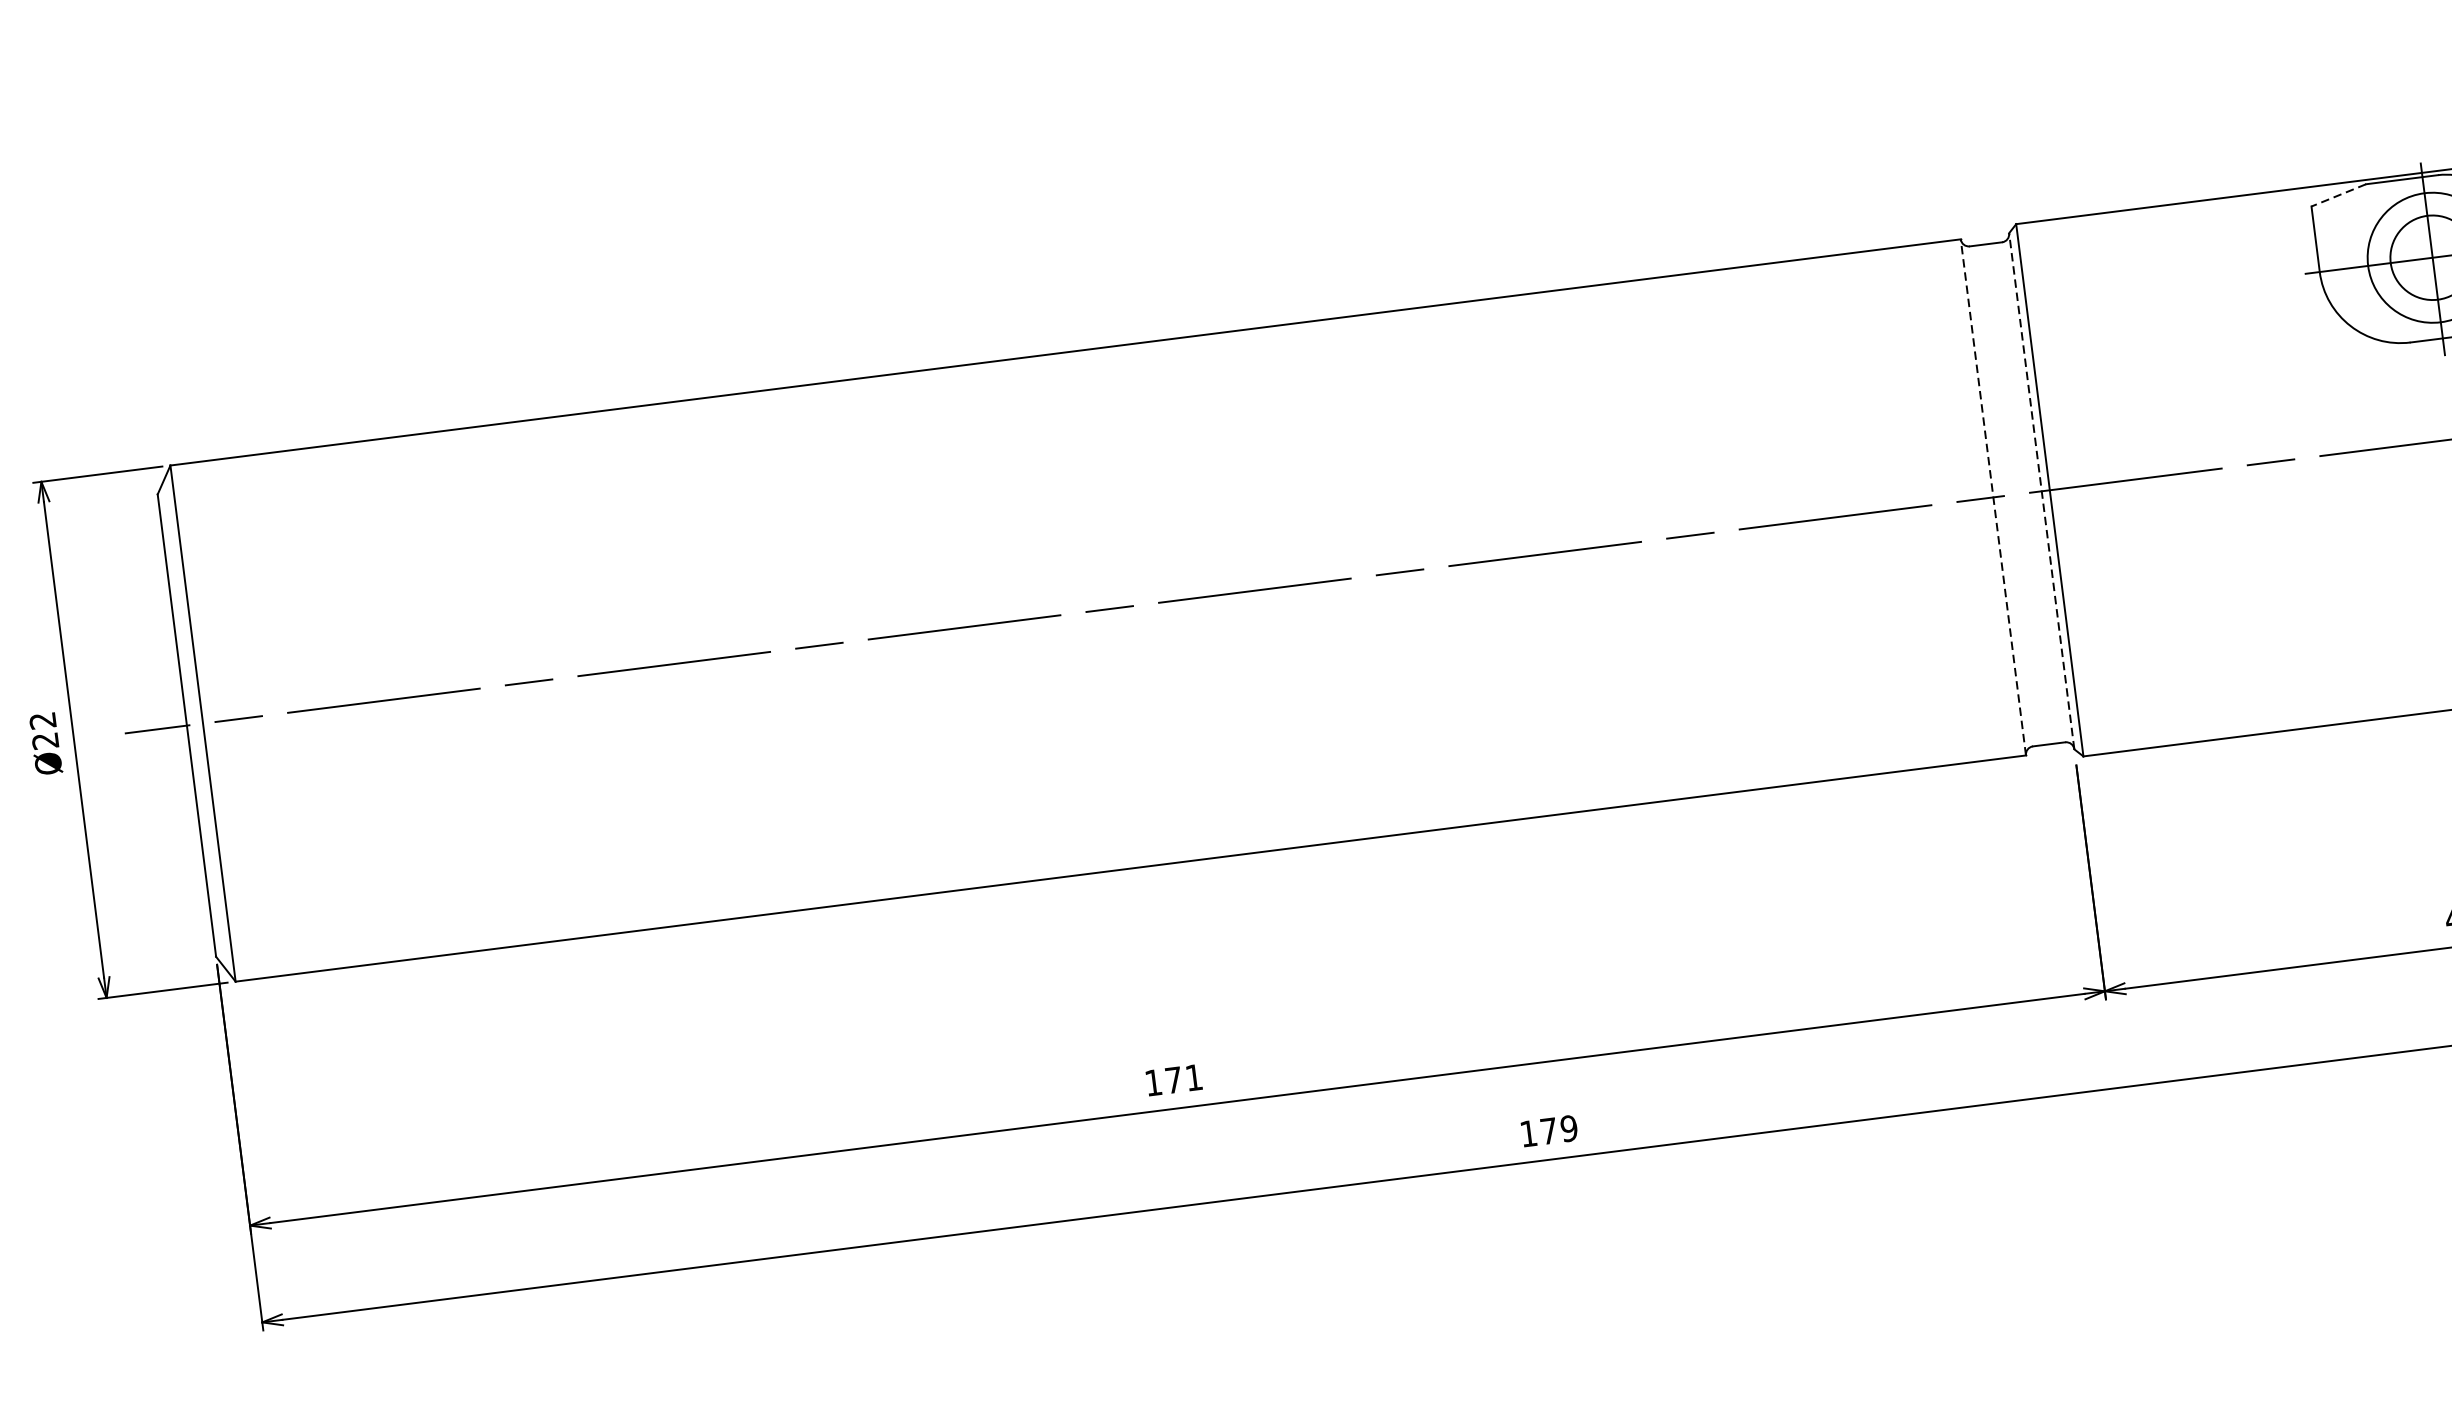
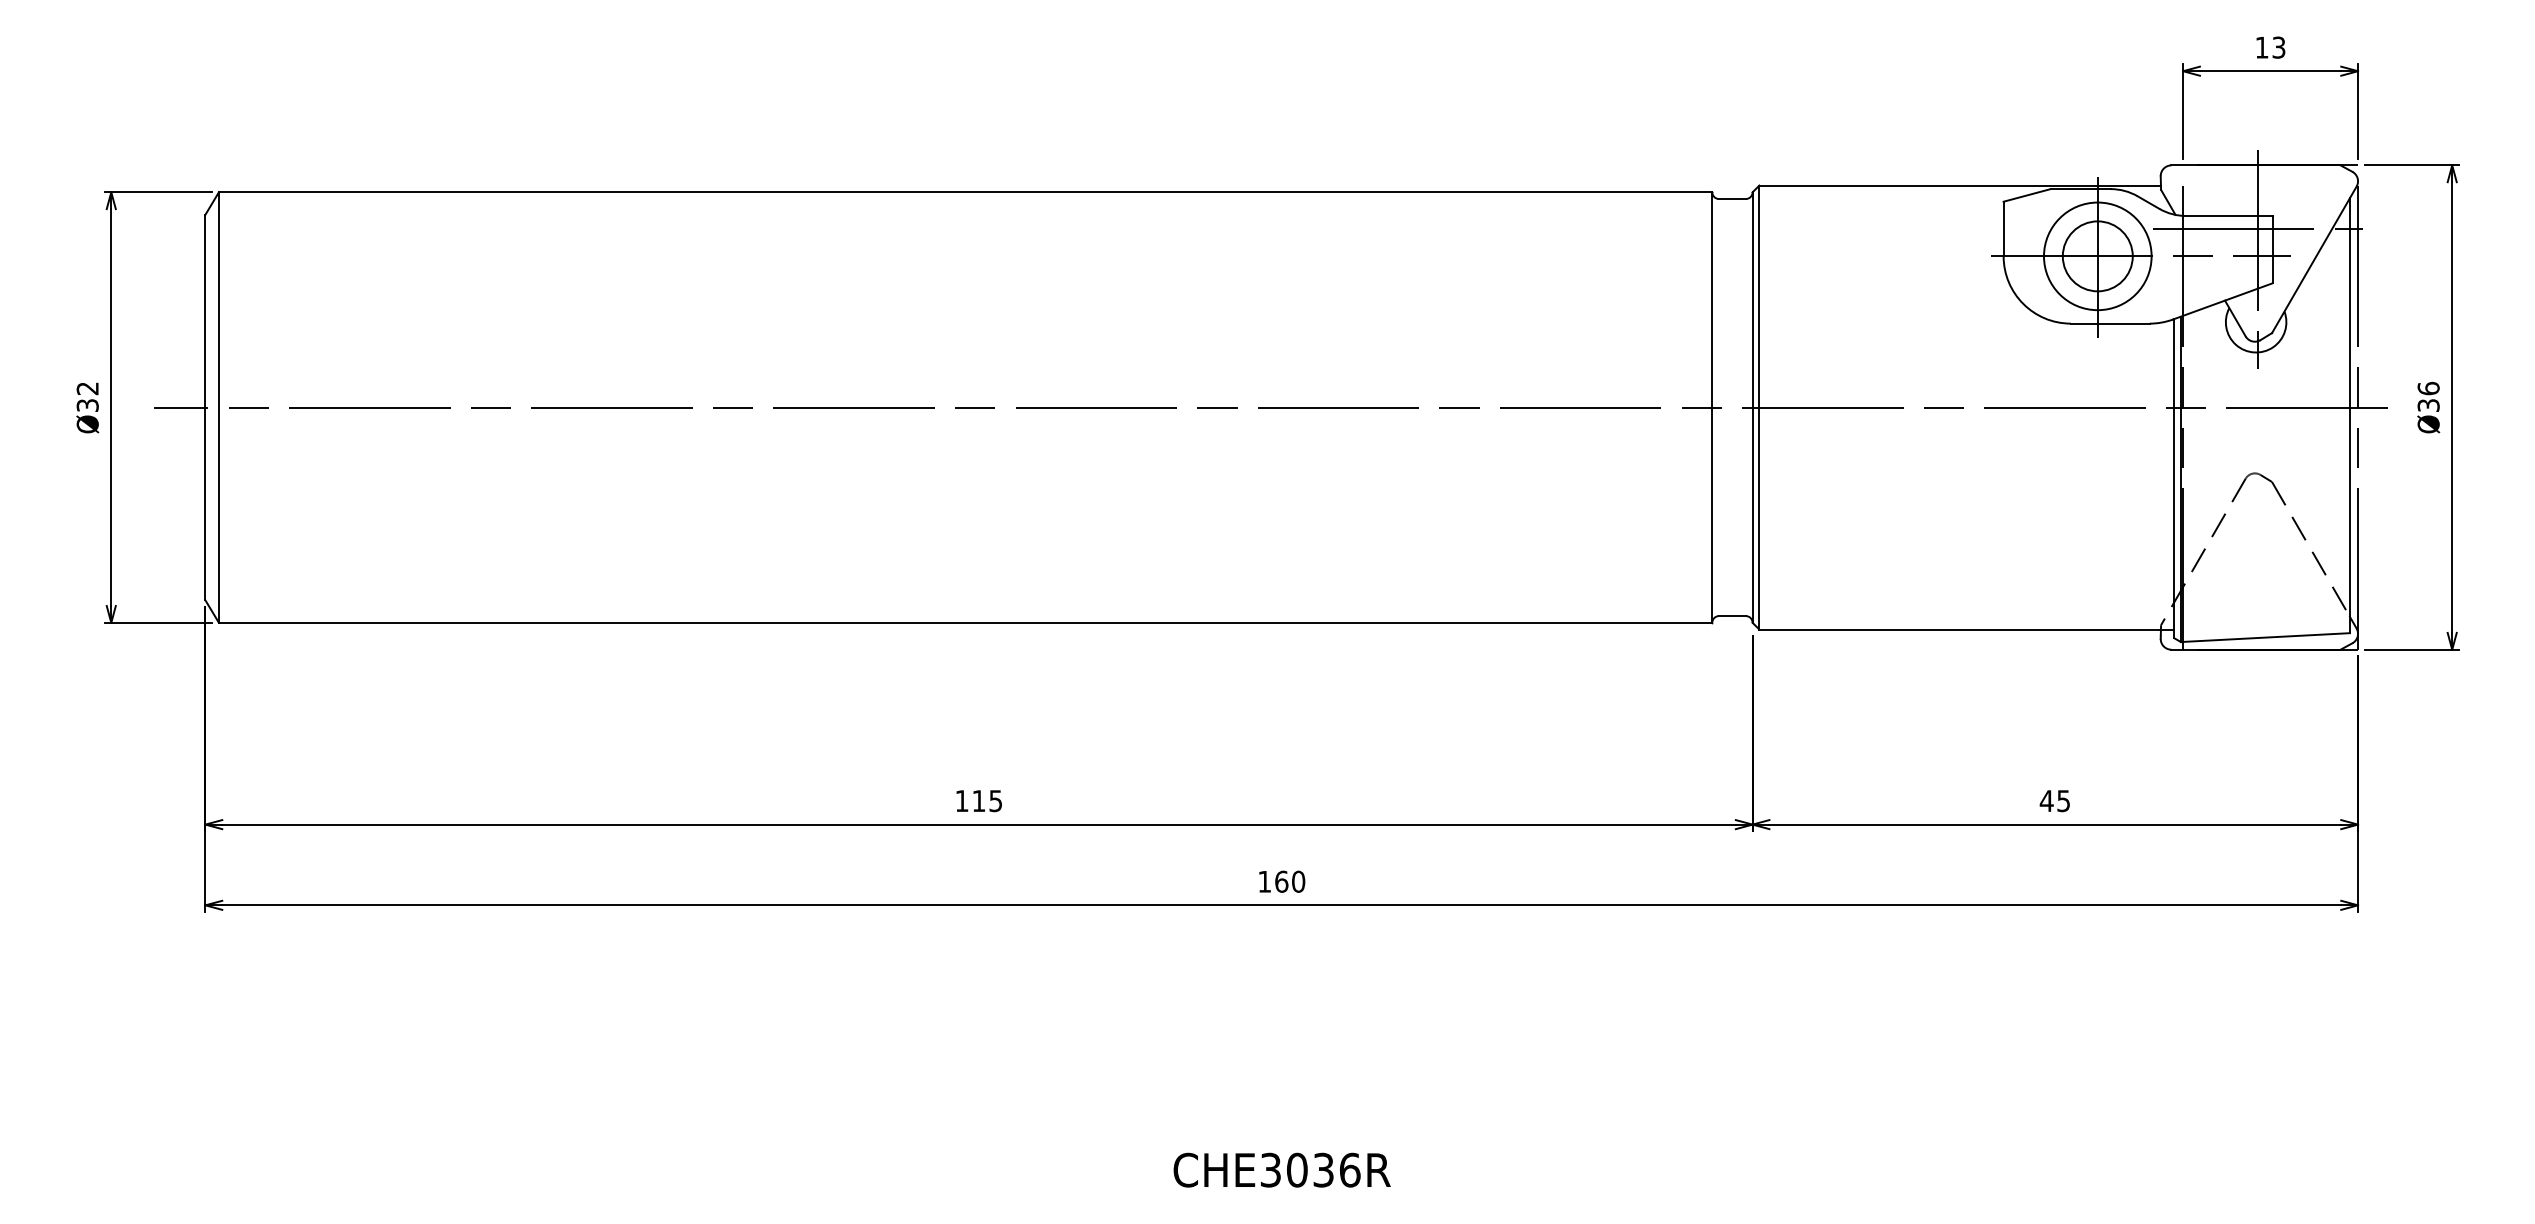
line: (2337, 195) -> (2026, 195), dashed -> solid
line: (2041, 491) -> (1752, 407), dashed -> solid
line: (1993, 497) -> (1712, 407), dashed -> solid
text: (45, 741) -> (87, 405), Ø22 -> Ø32
text: (1182, 1079) -> (986, 801), 171 -> 115
text: (1559, 1129) -> (1290, 881), 179 -> 160

